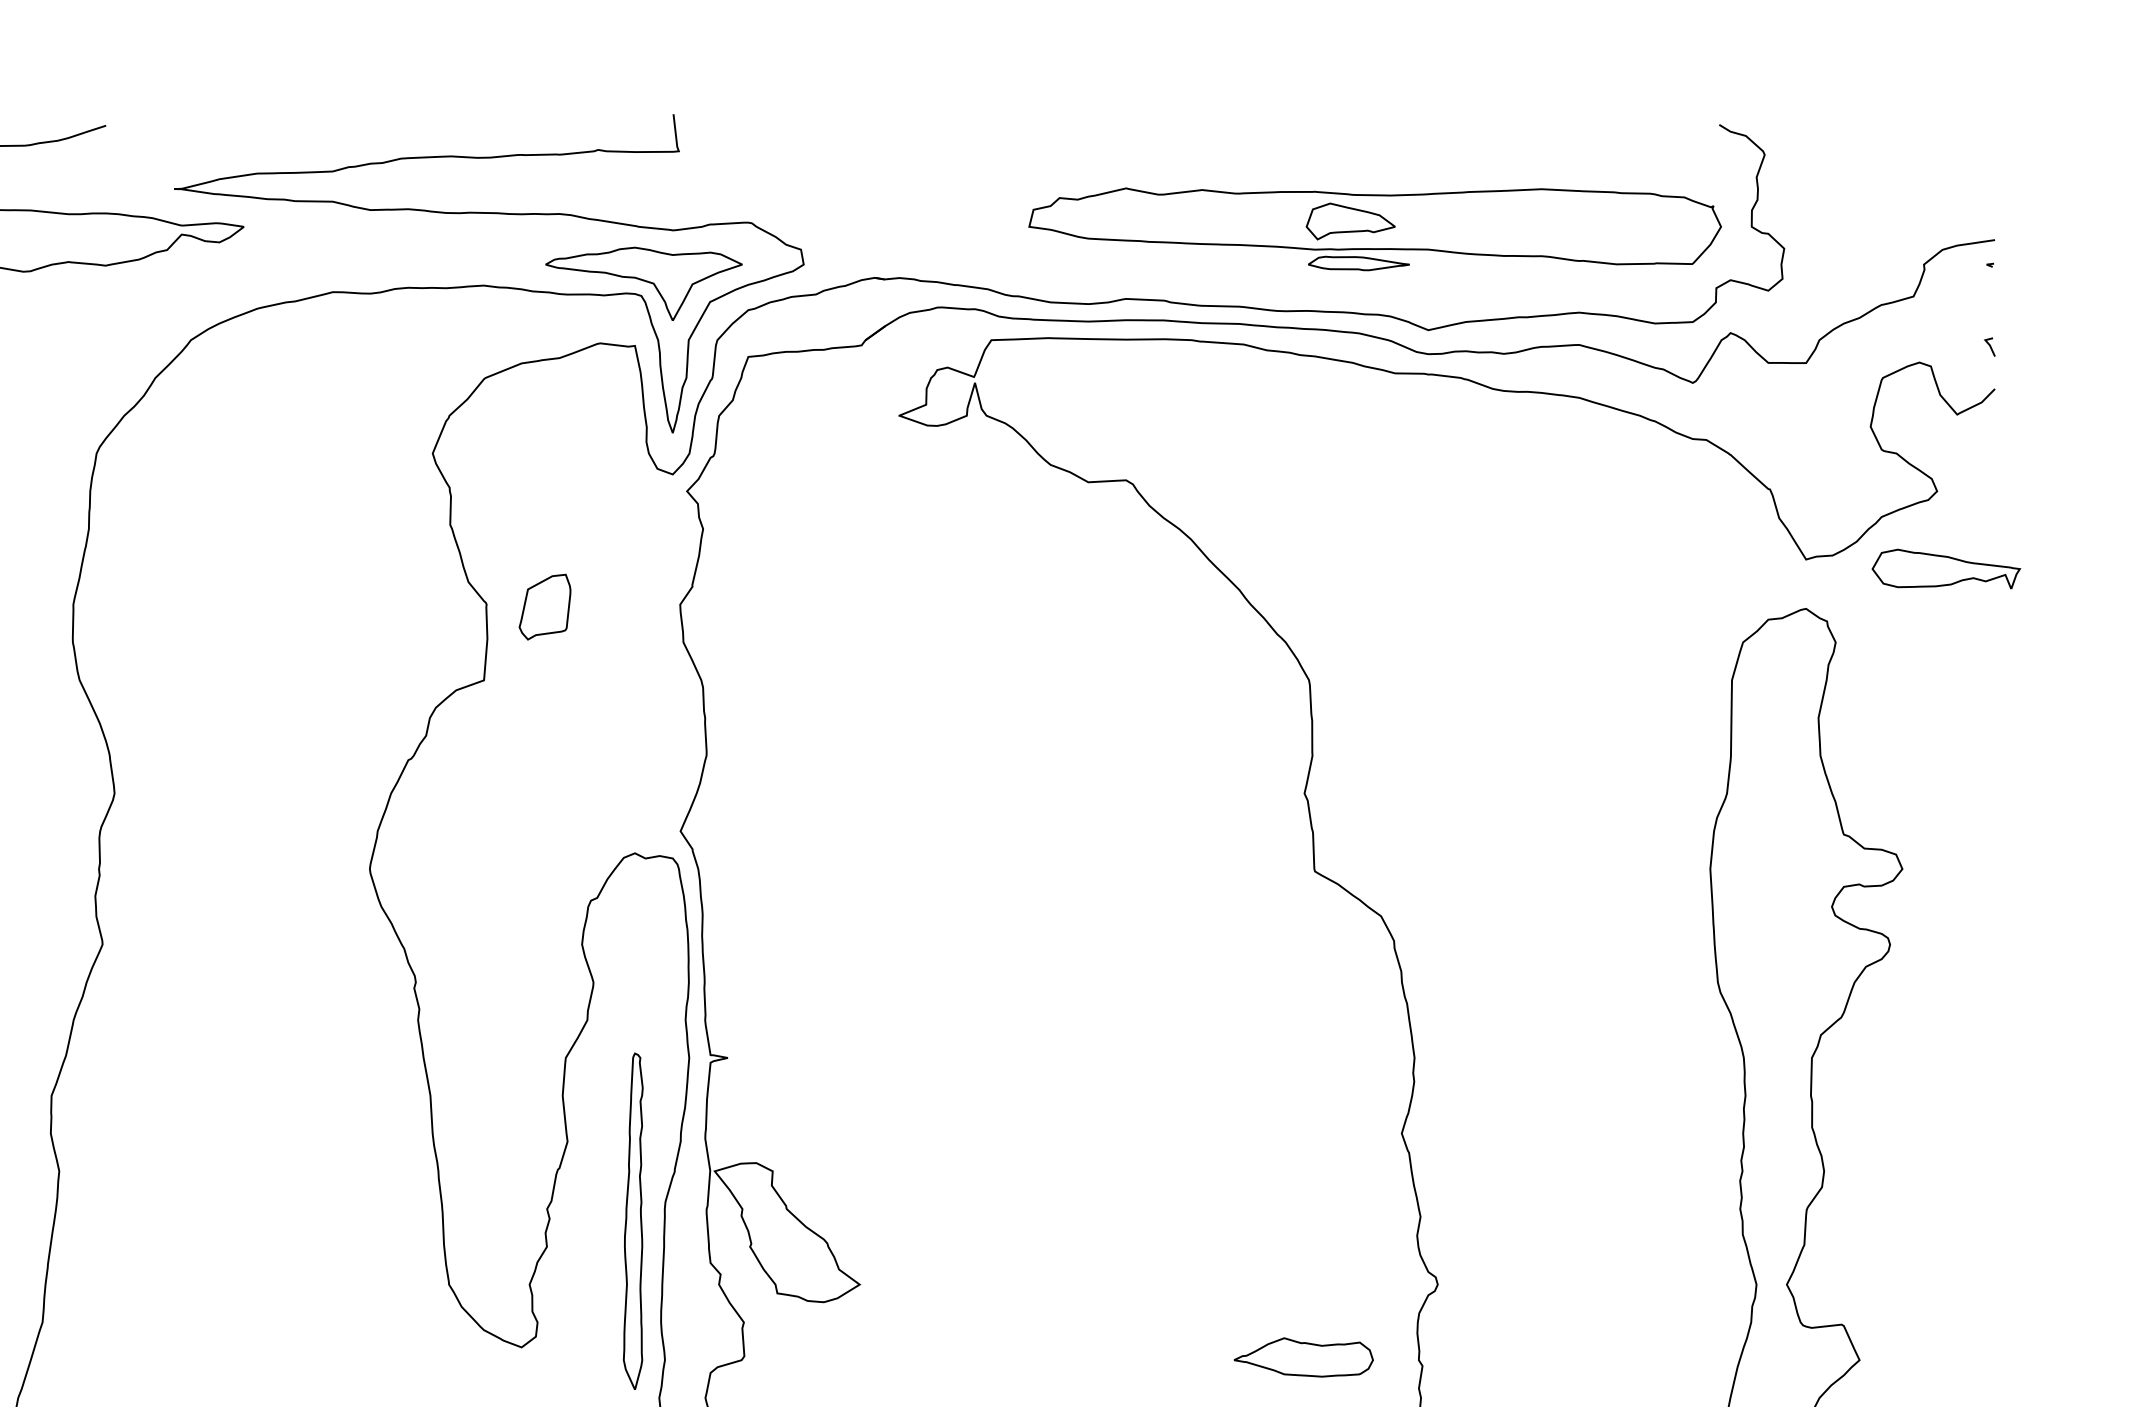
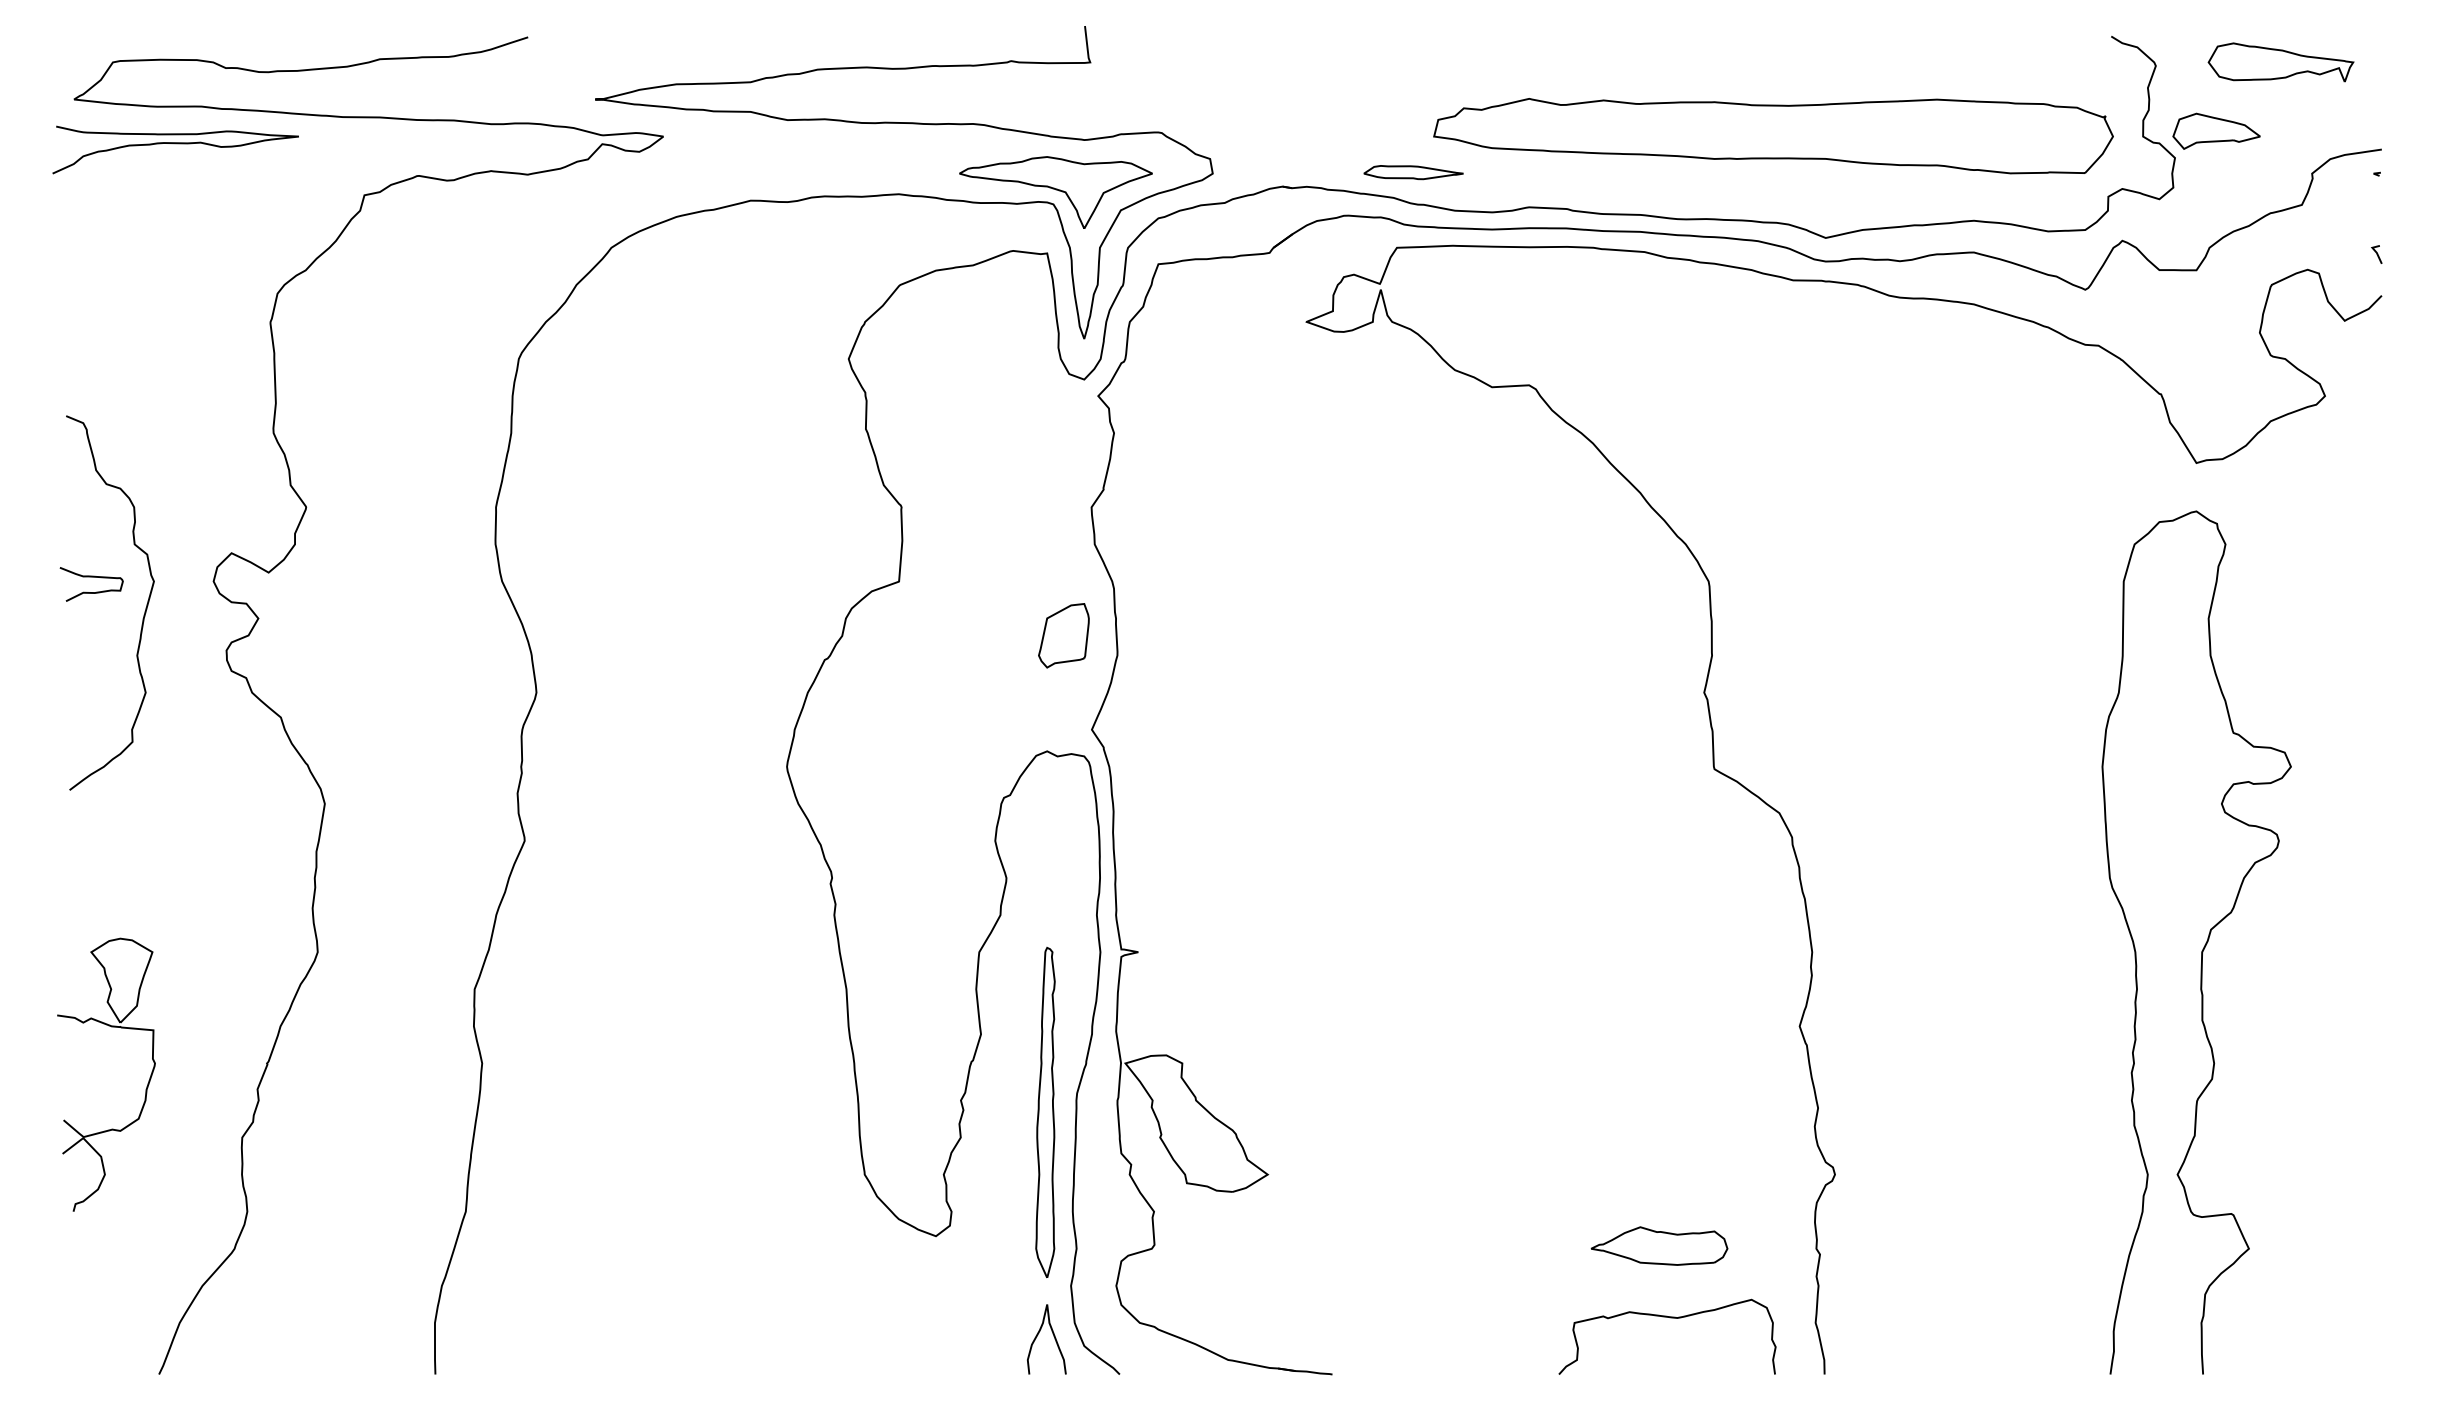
part: (1350, 220) -> (2216, 130), moved
part: (1358, 263) -> (1413, 172), moved
part: (1945, 569) -> (2280, 62), moved
part: (544, 606) -> (1063, 635), moved
part: (1303, 1356) -> (1659, 1245), moved

